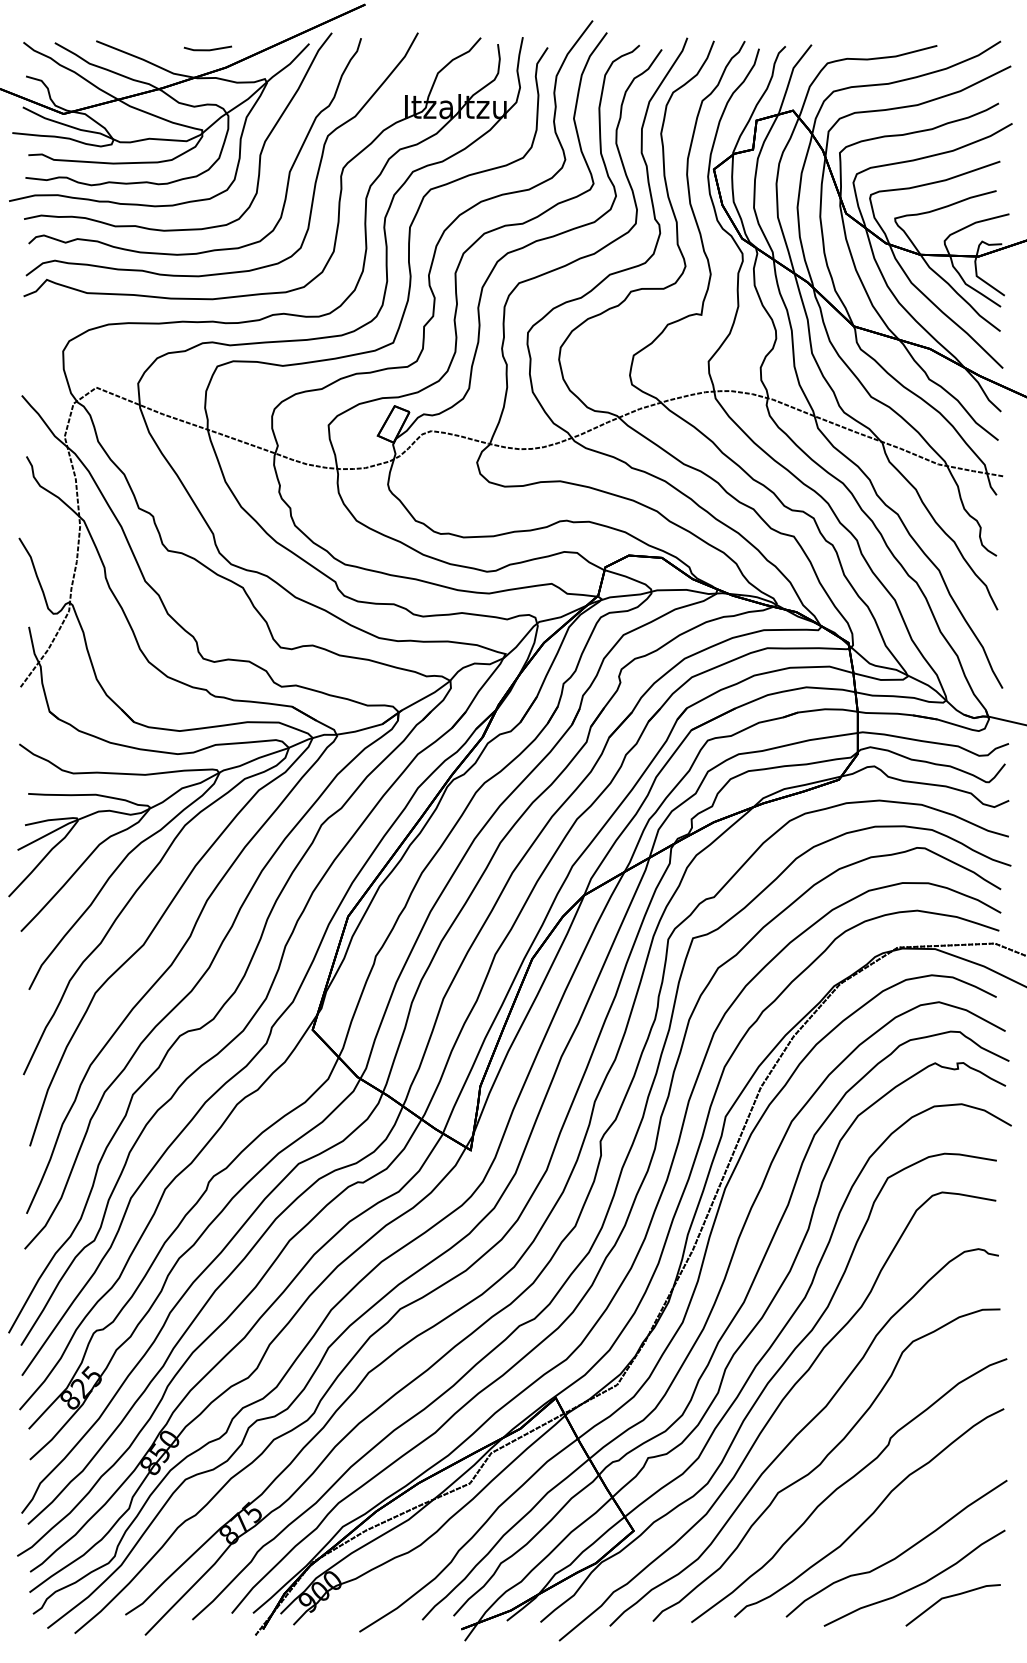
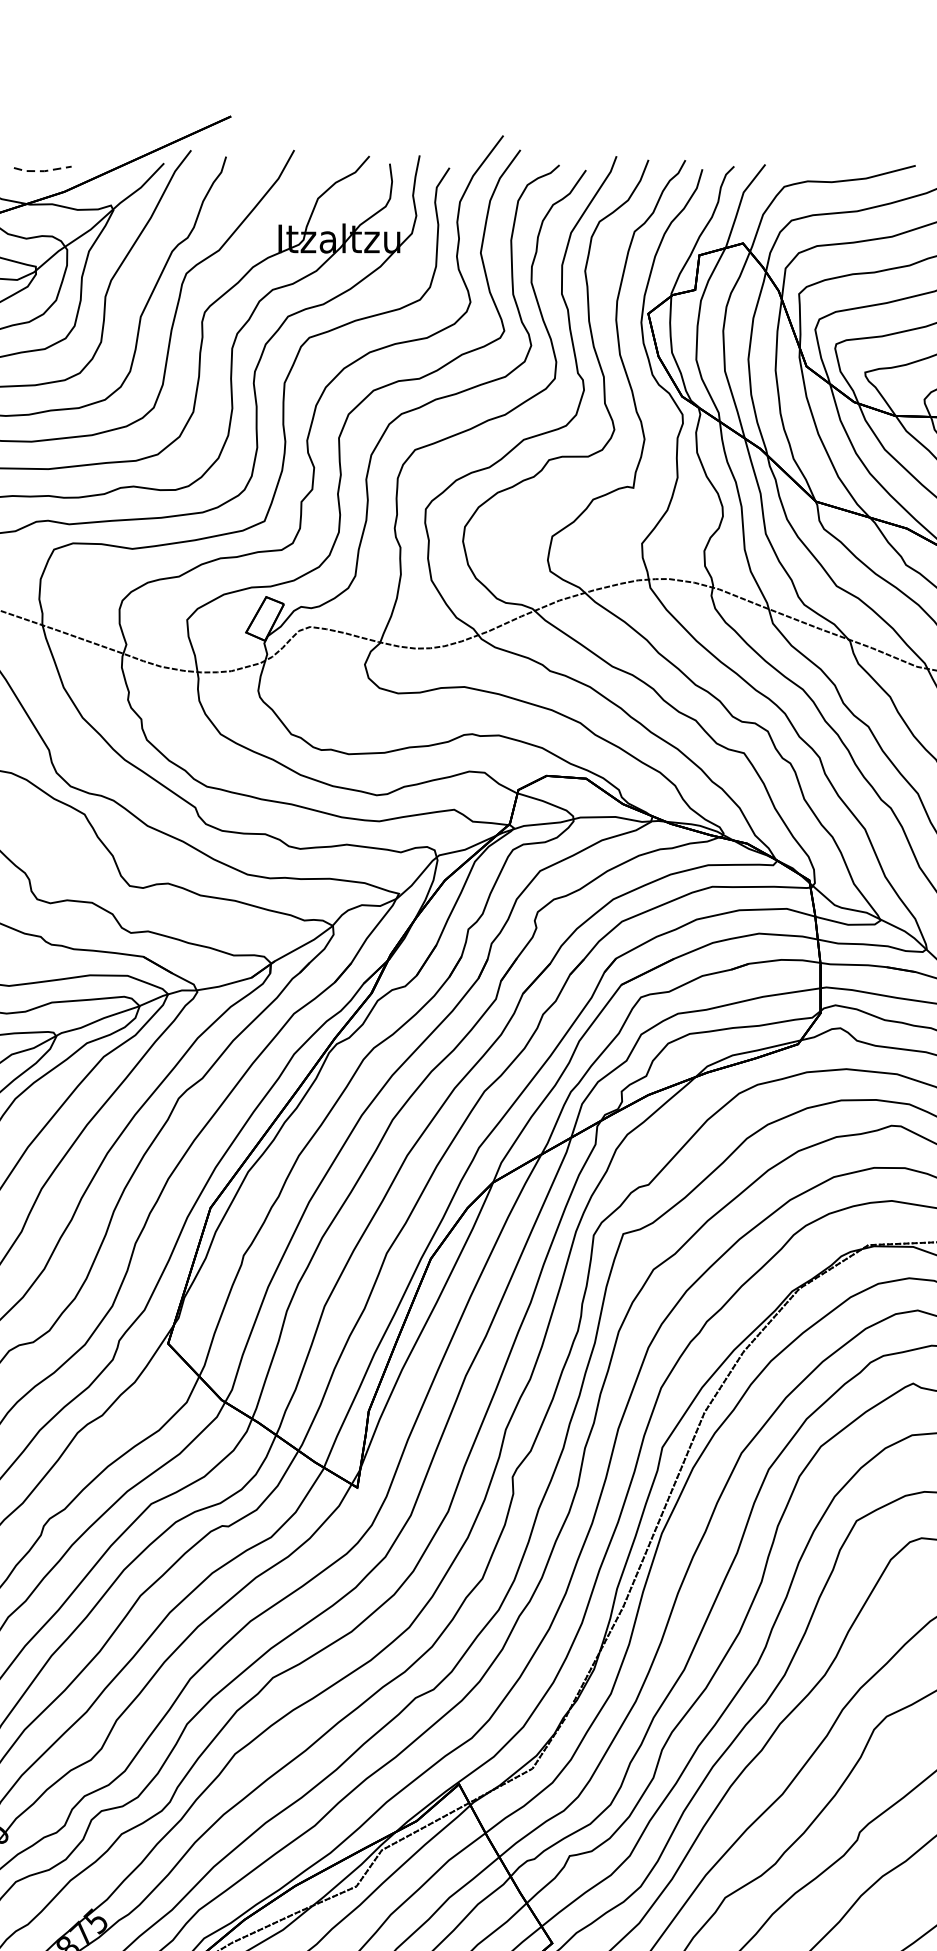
line: (207, 50) -> (42, 171), solid -> dashed

